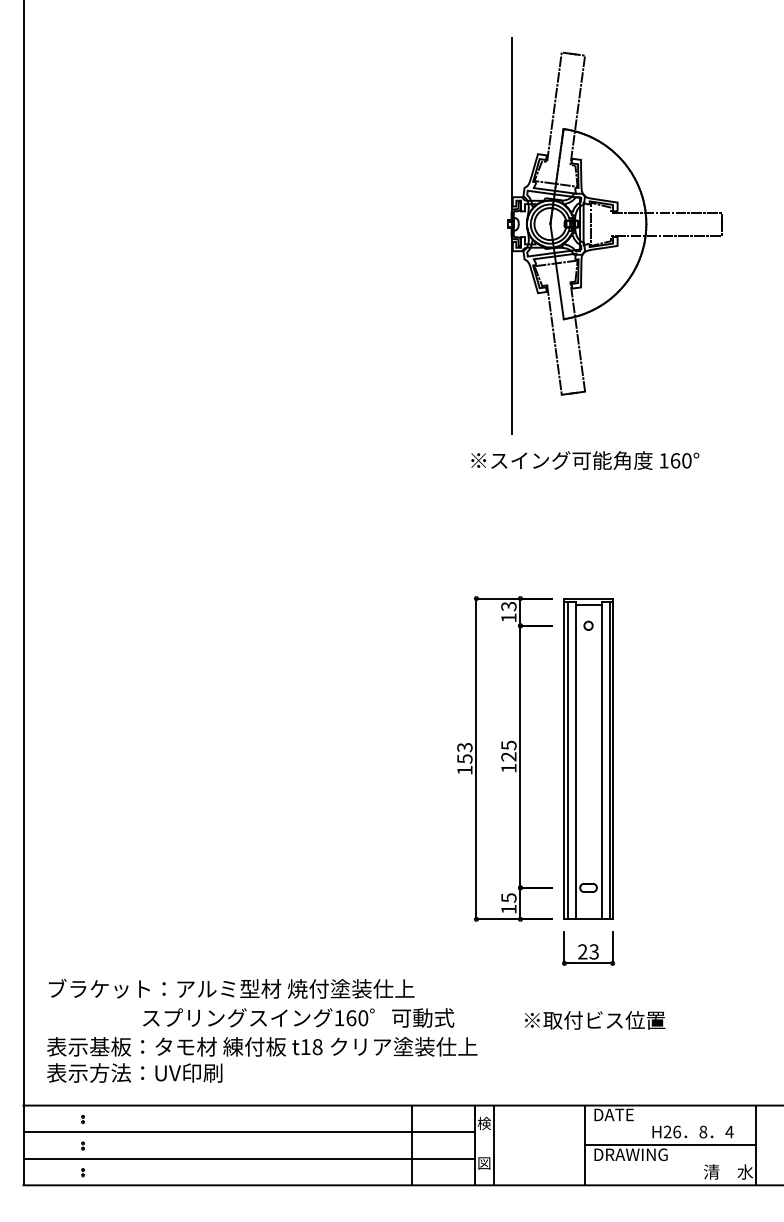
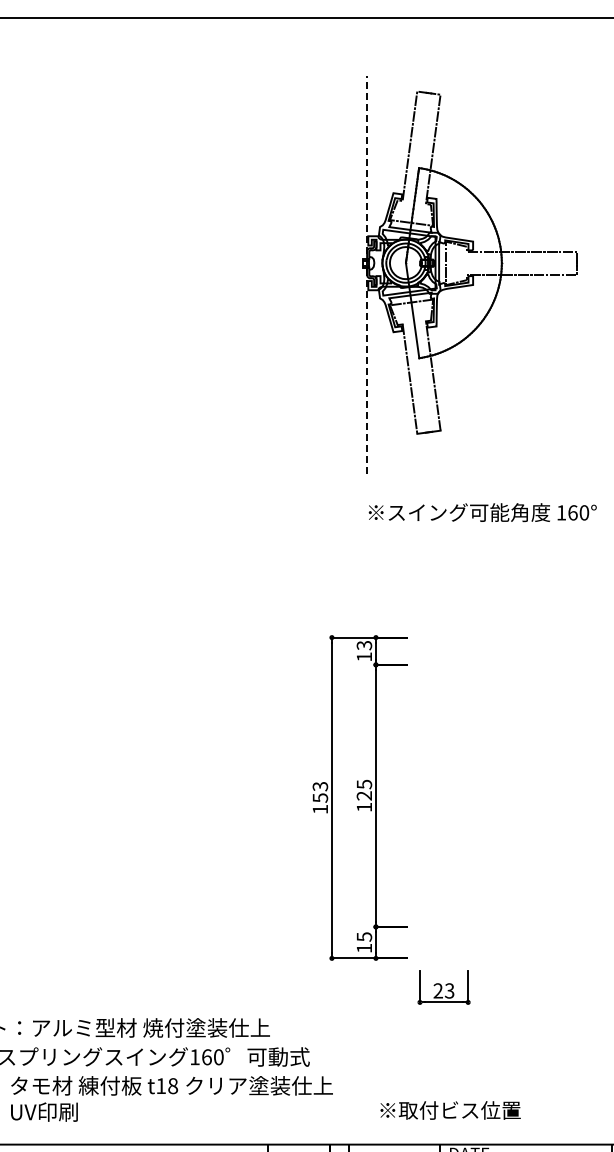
line: (511, 235) -> (367, 274), solid -> dashed
text: (585, 460) -> (483, 512), moved
part: (588, 758) -> (444, 797), removed
text: (595, 1020) -> (451, 1110), moved

